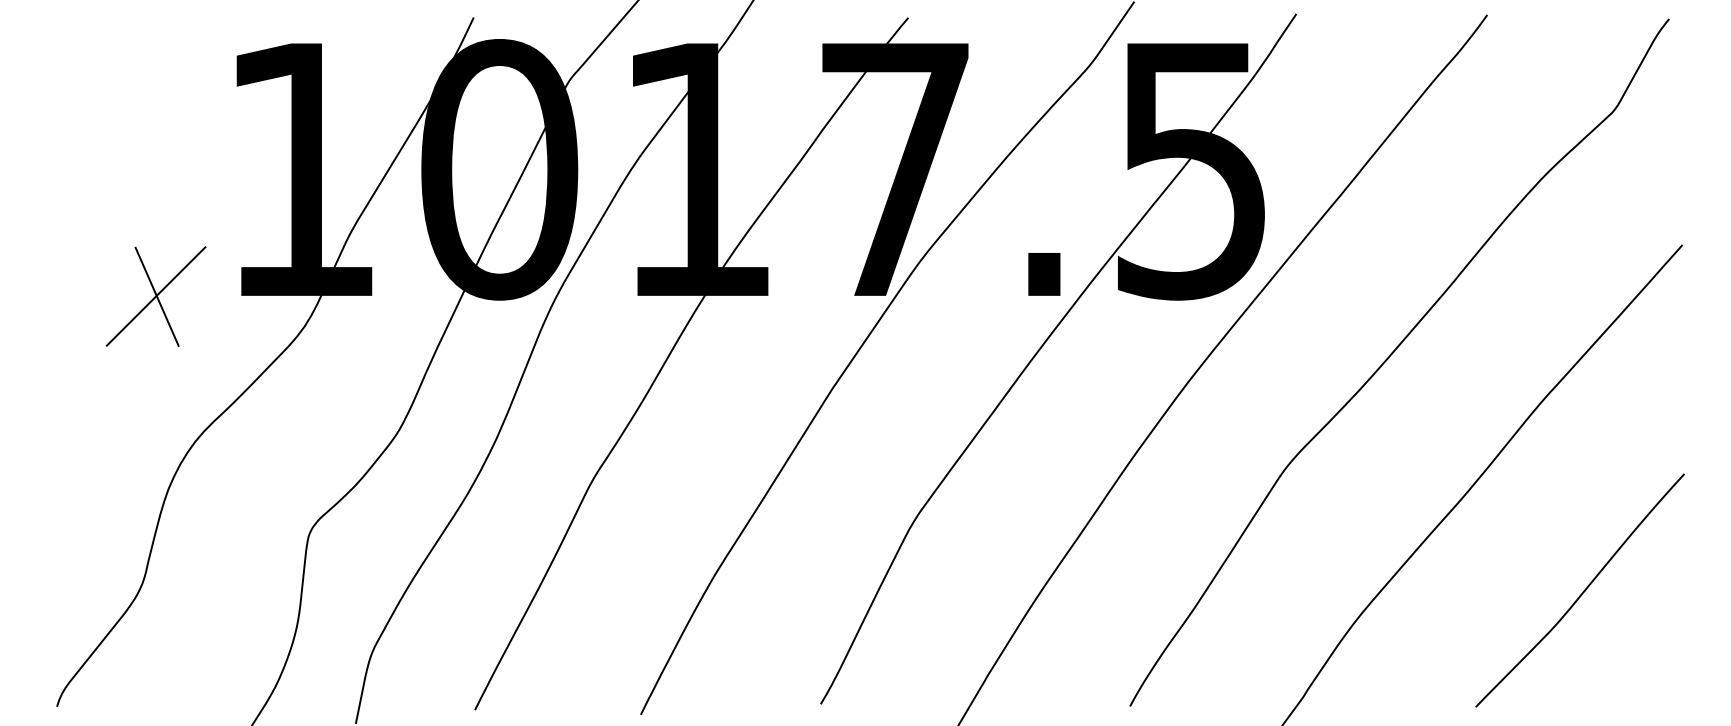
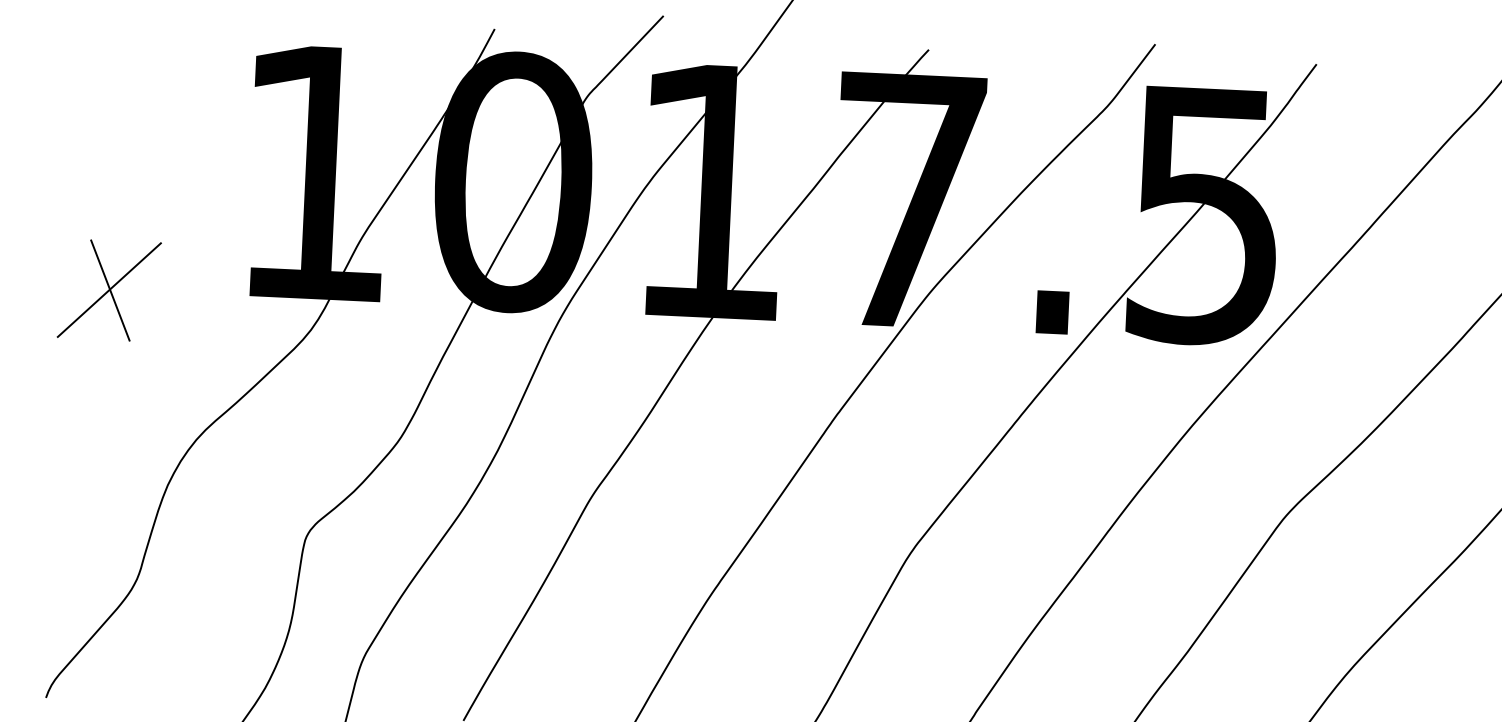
part: (155, 296) -> (108, 290), moved

